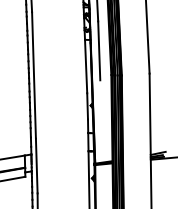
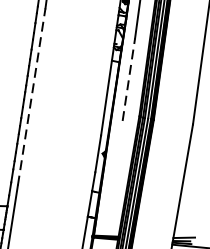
line: (99, 50) -> (129, 79), solid -> dashed
line: (33, 74) -> (31, 95), solid -> dashed

